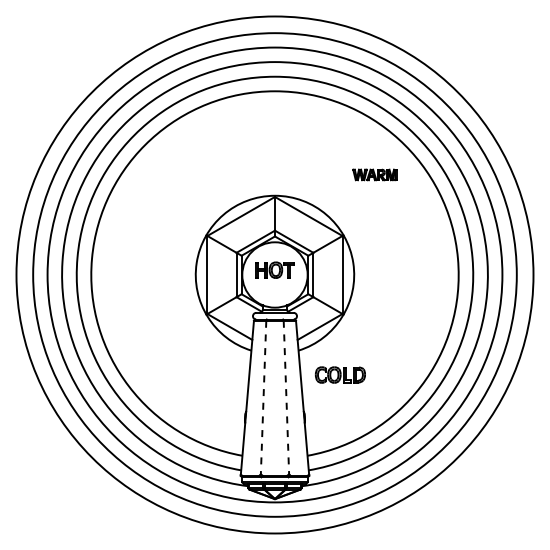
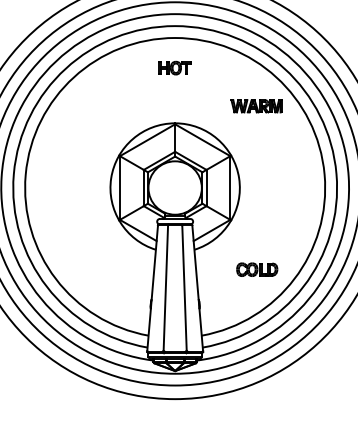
part: (374, 174) -> (256, 105), size x1.43
part: (274, 269) -> (174, 67), moved
part: (340, 374) -> (257, 269), moved
line: (263, 397) -> (165, 288), dashed -> solid
line: (286, 397) -> (184, 288), dashed -> solid

